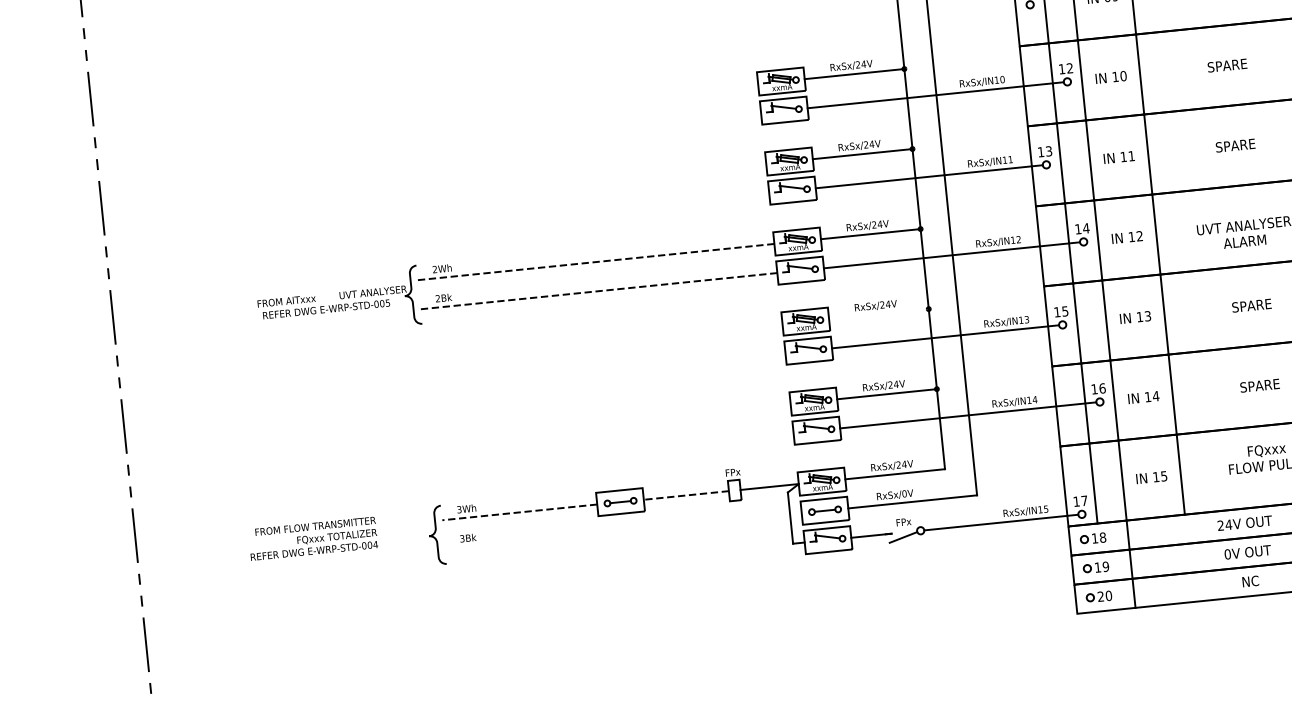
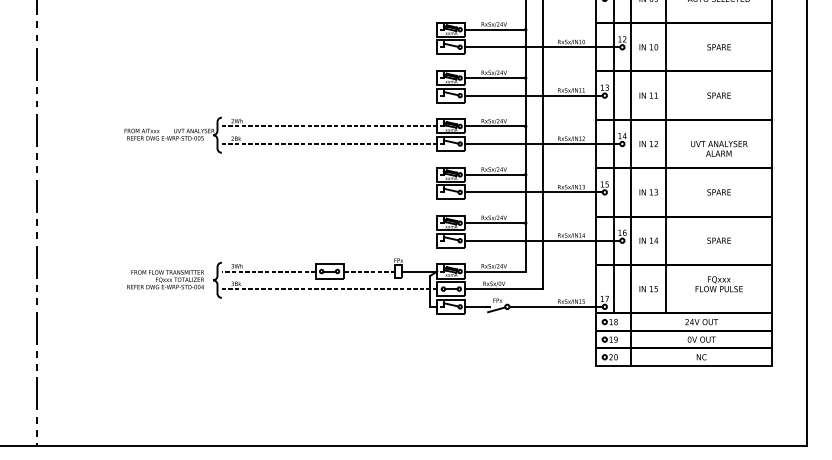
line: (878, 313) -> (495, 174), added
line: (623, 531) -> (329, 289), added
text: (313, 538) -> (165, 279), moved

